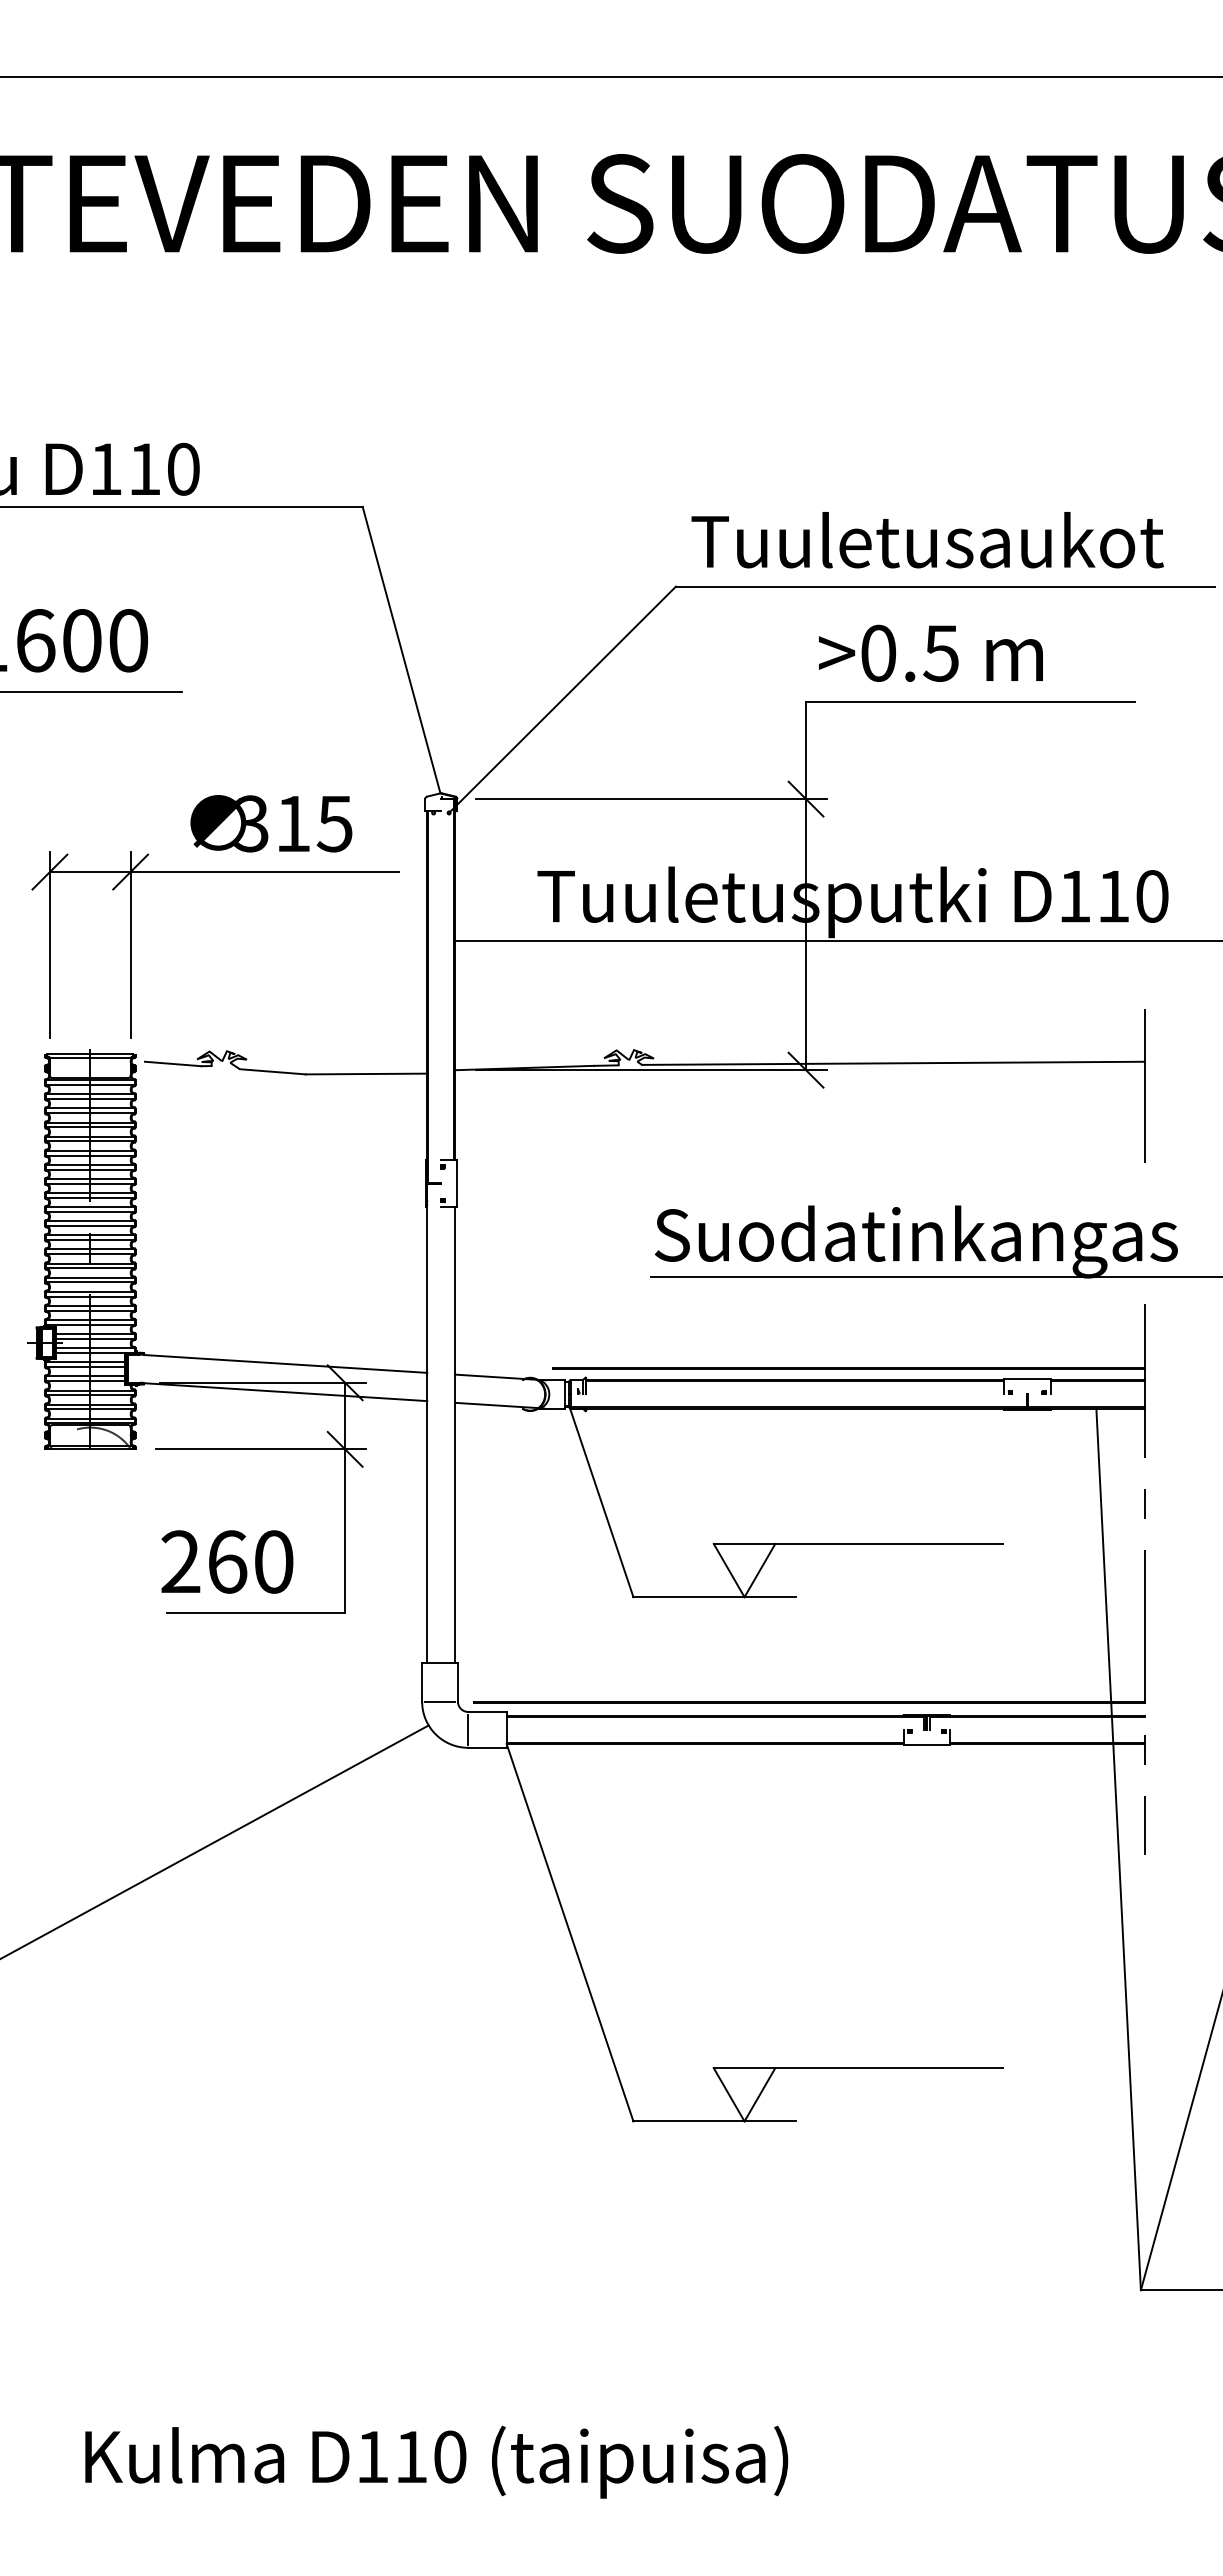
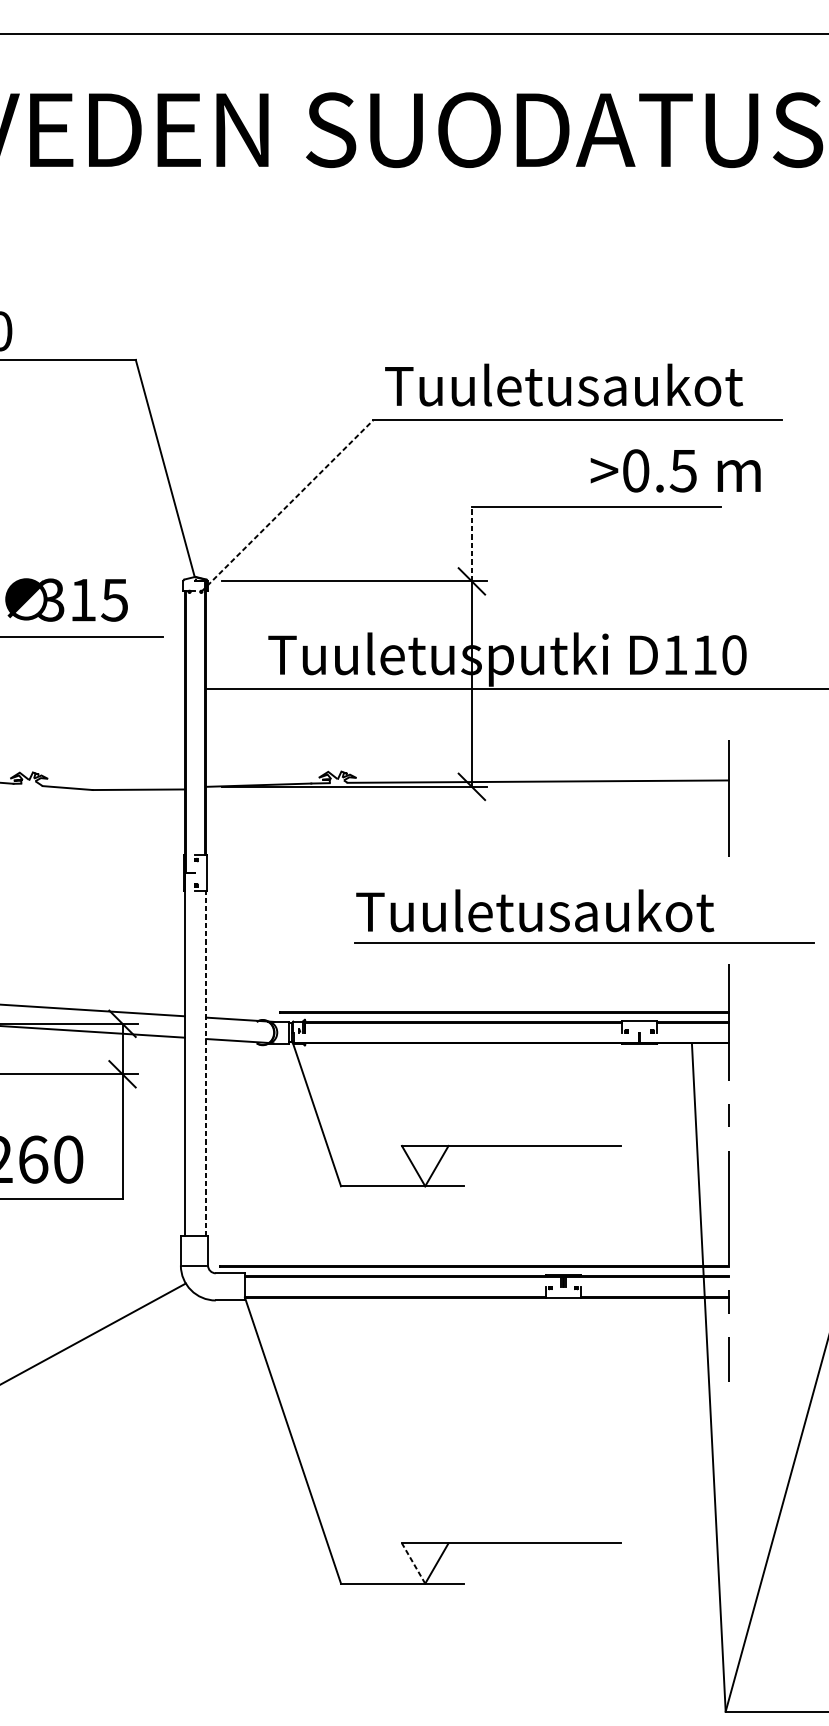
text: (930, 652) -> (675, 470), moved
line: (562, 699) -> (287, 505), solid -> dashed
line: (806, 750) -> (472, 544), solid -> dashed
text: (915, 1241) -> (554, 916), Suodatinkangas -> Tuuletusaukot
line: (455, 1434) -> (206, 1062), solid -> dashed
line: (468, 1729) -> (216, 1286), removed
line: (729, 2094) -> (413, 1563), solid -> dashed

